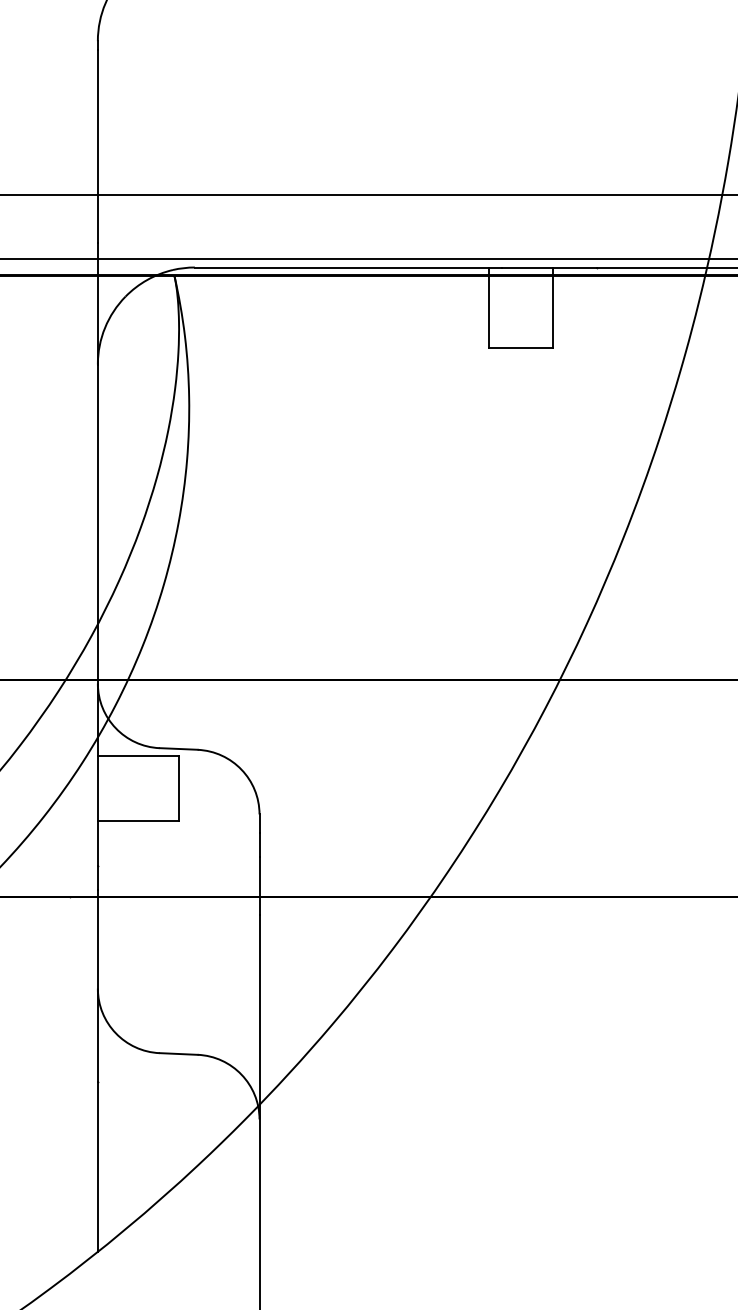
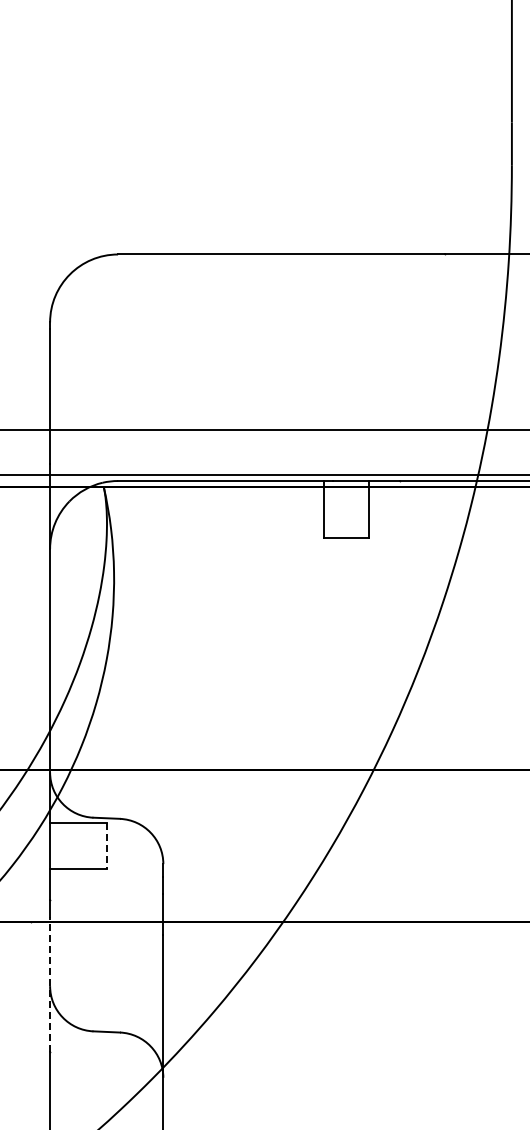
line: (178, 787) -> (106, 845), solid -> dashed
line: (98, 986) -> (50, 984), solid -> dashed

